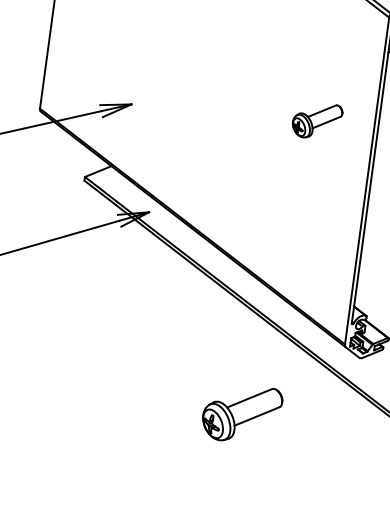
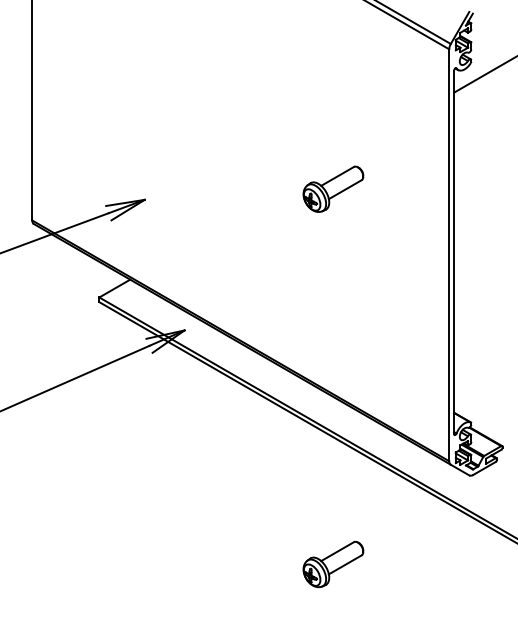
part: (317, 120) -> (333, 188), moved
part: (242, 413) -> (333, 564), size x0.62

